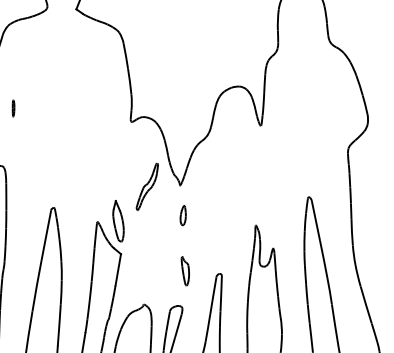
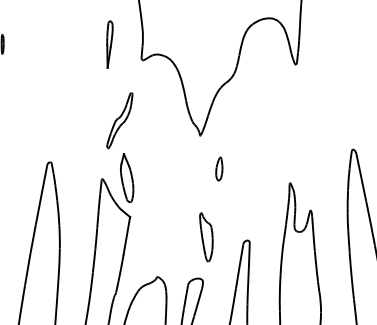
part: (103, 108) -> (109, 44), added
part: (146, 186) -> (118, 120), moved
part: (182, 215) -> (218, 168), moved
part: (185, 271) -> (206, 237), size x1.43

